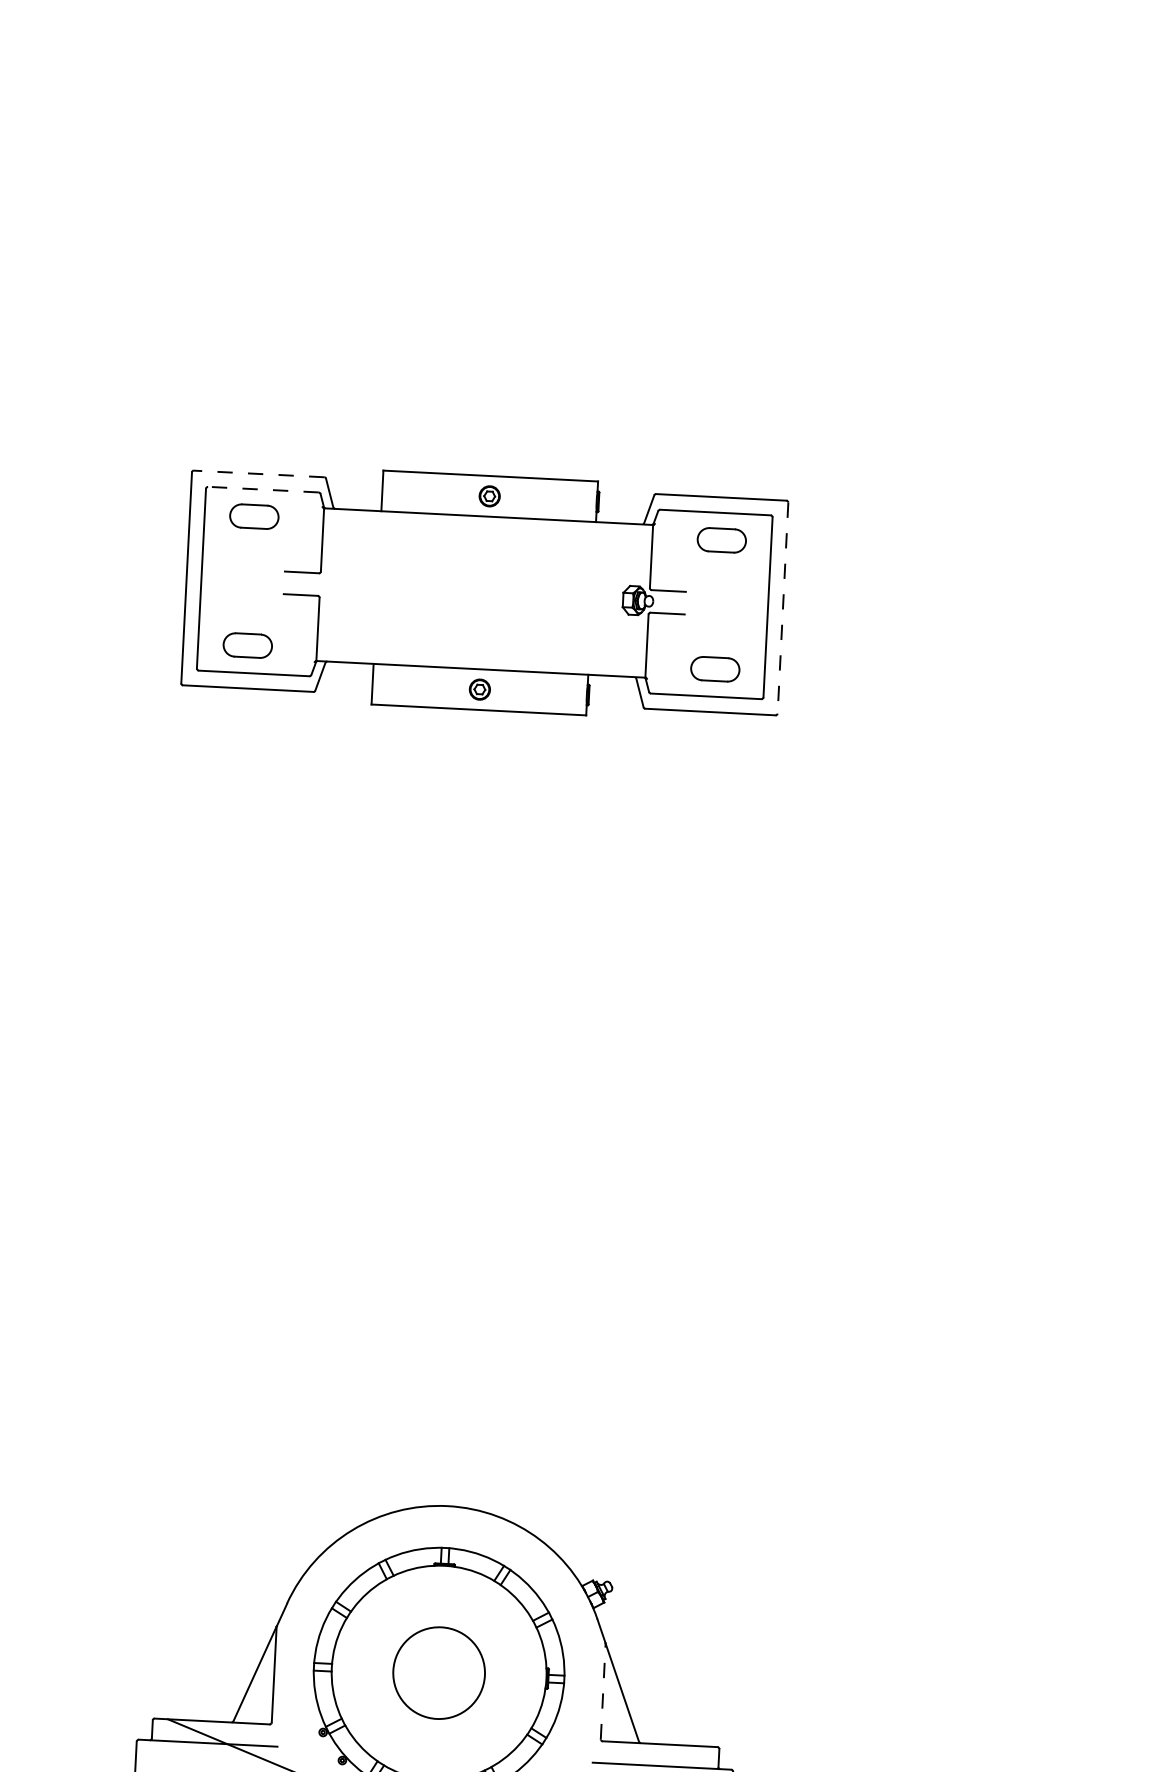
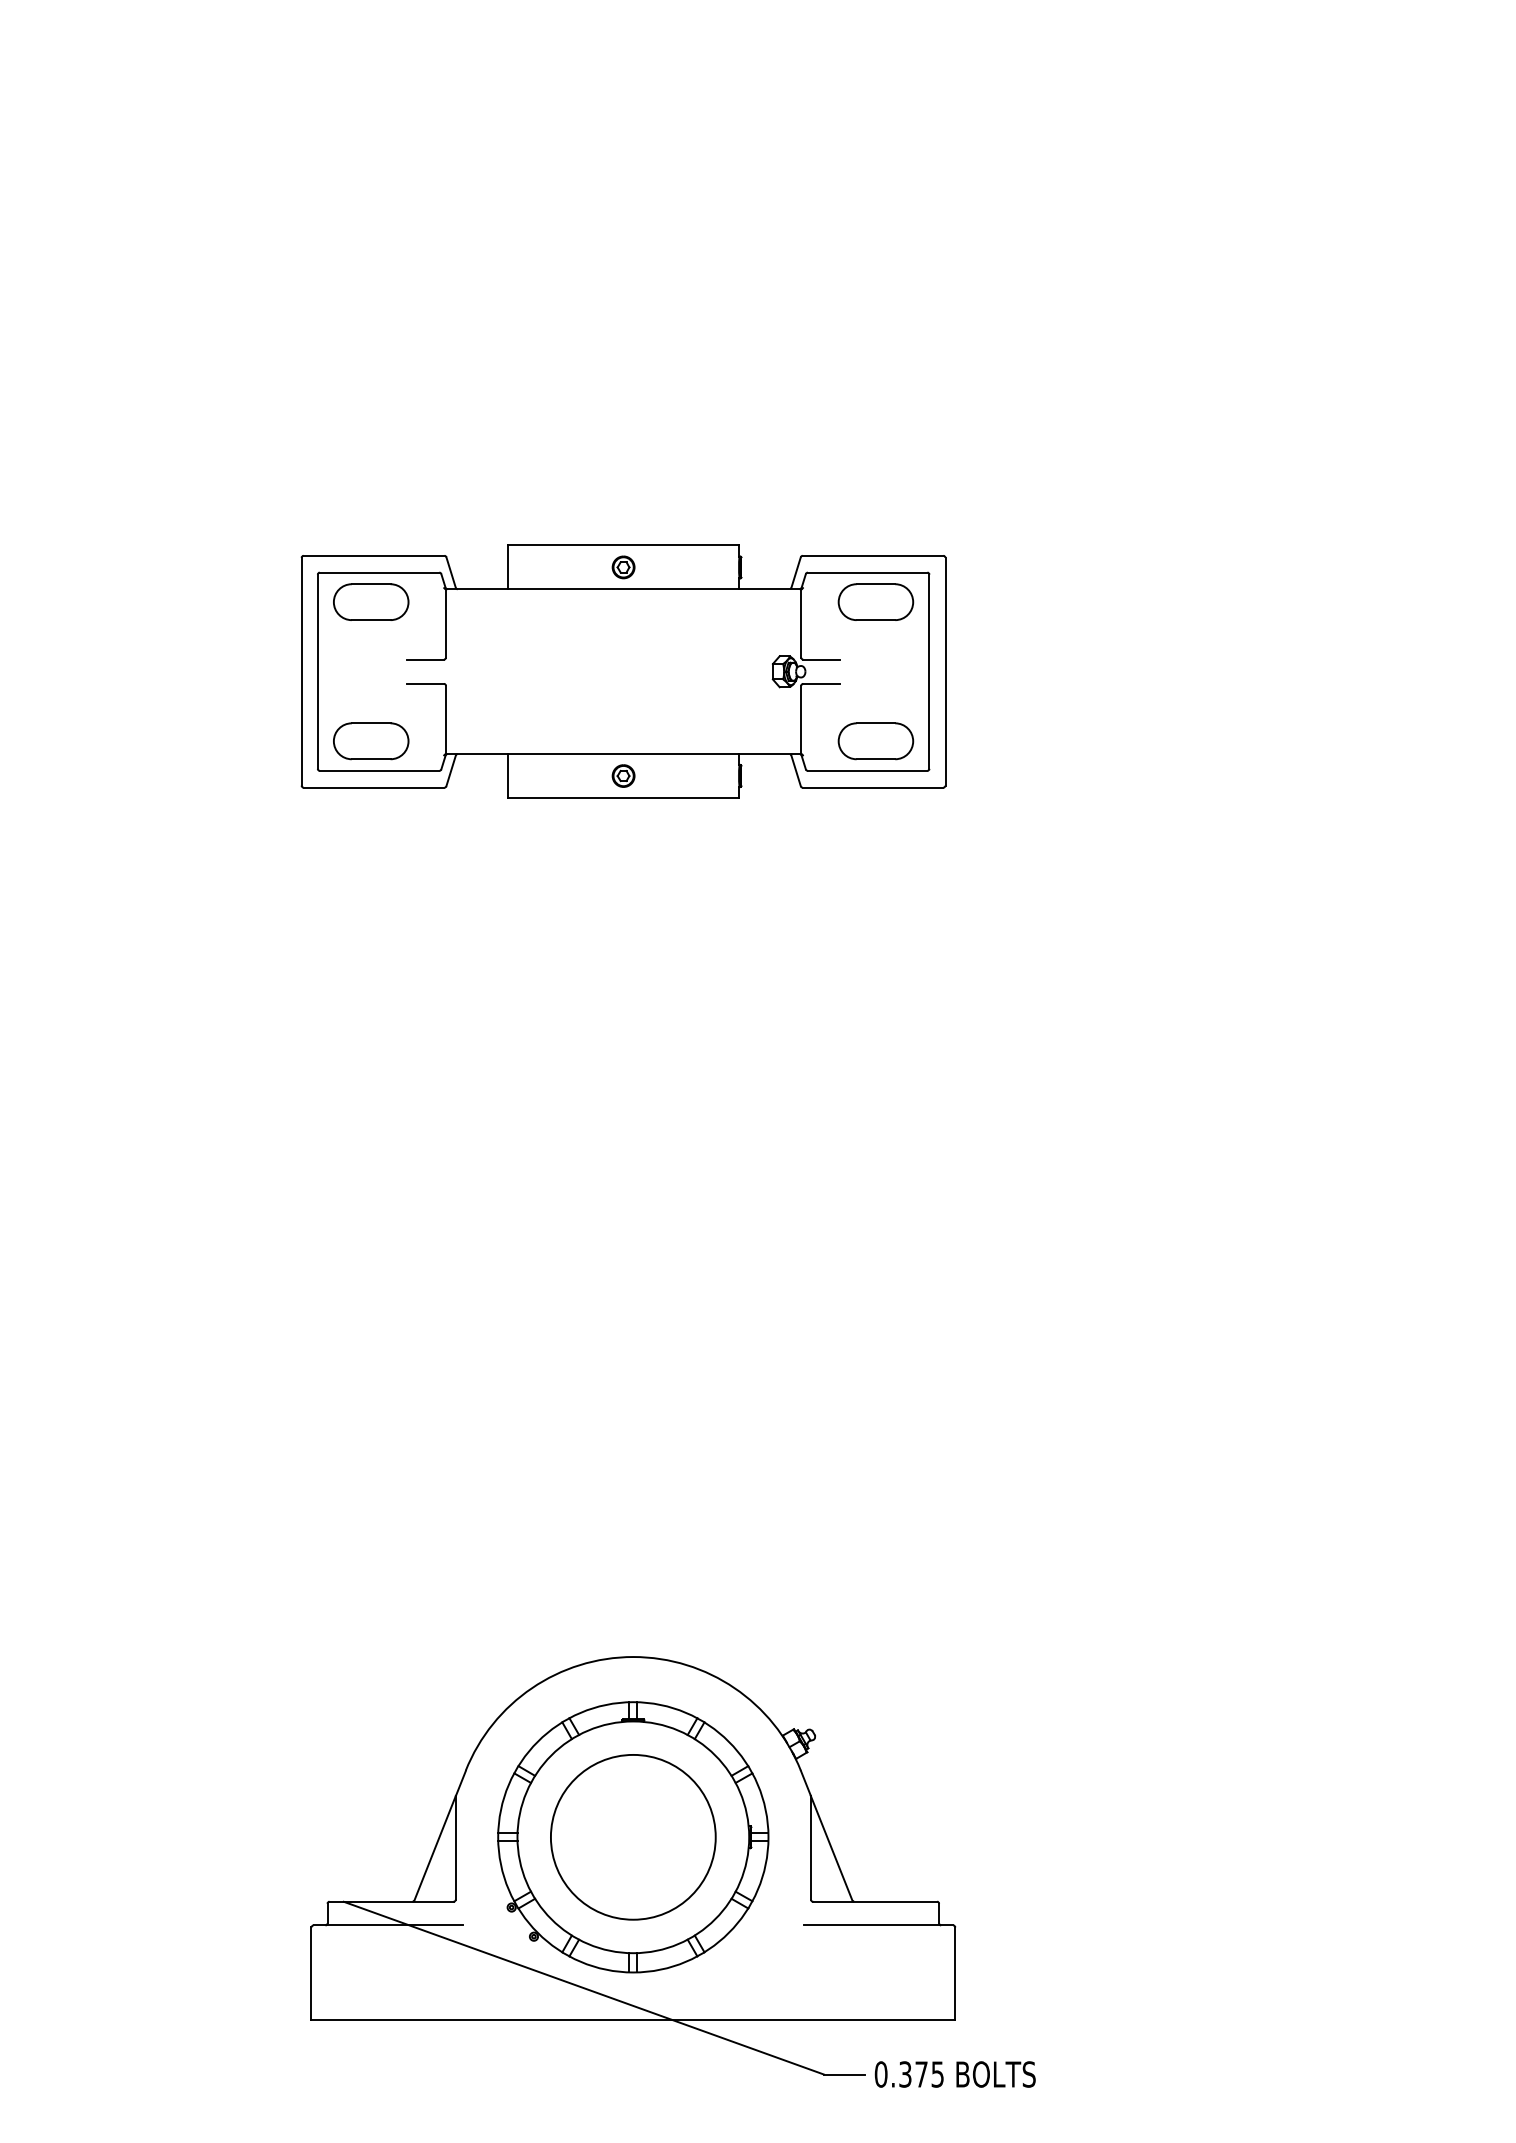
line: (258, 473) -> (373, 555), dashed -> solid
line: (263, 489) -> (379, 572), dashed -> solid
part: (254, 516) -> (371, 601), size x1.43
part: (721, 539) -> (875, 601), size x1.43
line: (783, 607) -> (945, 671), dashed -> solid
part: (248, 645) -> (371, 741), size x1.43
part: (714, 669) -> (875, 741), size x1.43
circle: (438, 1672) -> (632, 1836), size x1.67
line: (603, 1691) -> (811, 1848), dashed -> solid

